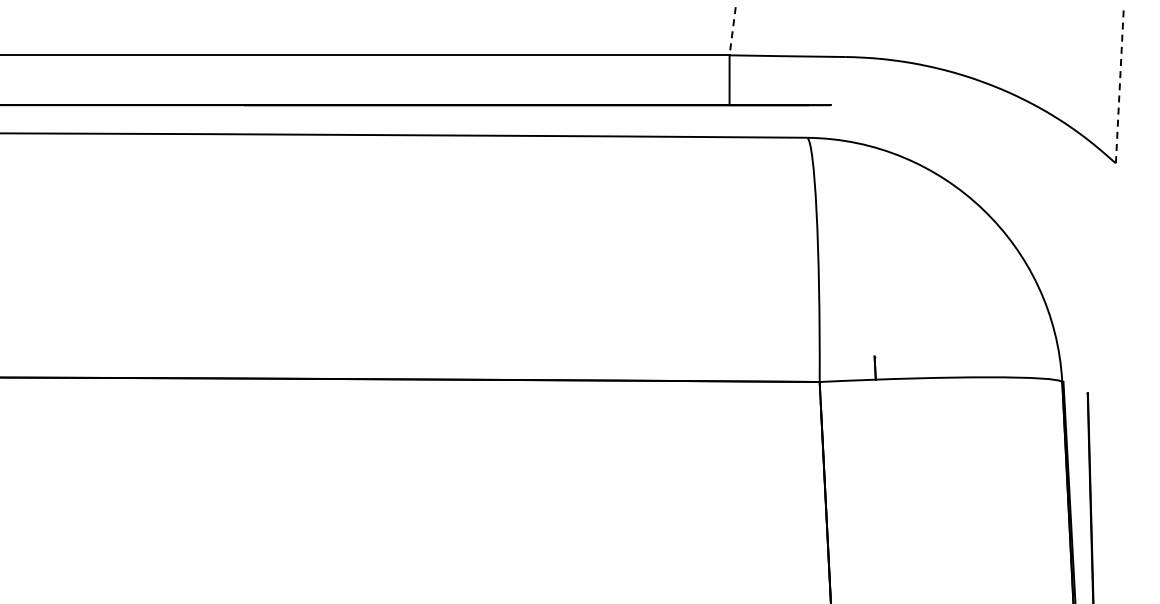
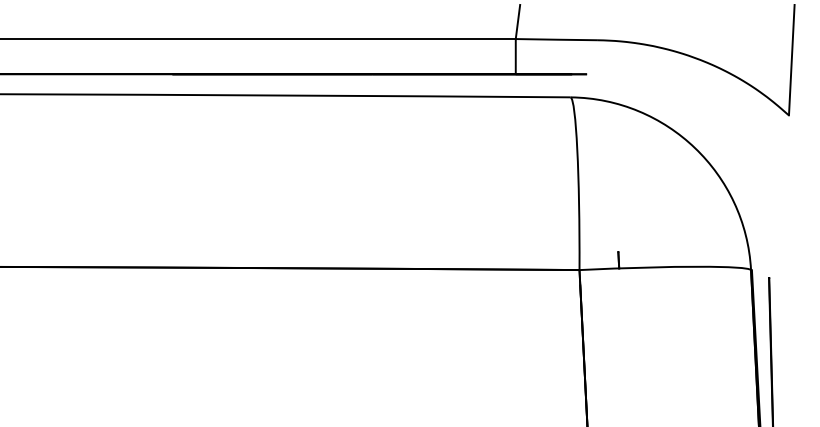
line: (732, 31) -> (517, 22), dashed -> solid
line: (1119, 84) -> (791, 59), dashed -> solid

